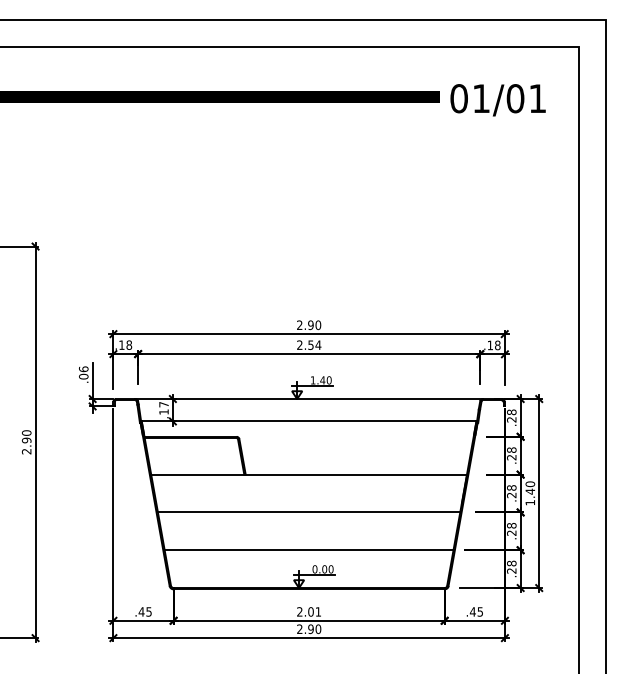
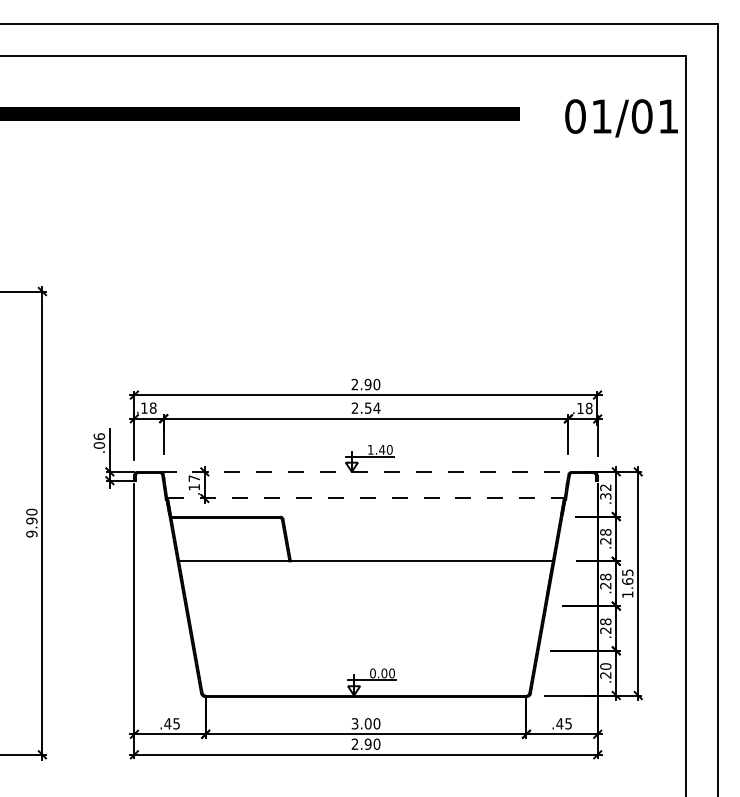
text: (497, 100) -> (620, 118), moved
line: (309, 399) -> (366, 472), solid -> dashed
text: (511, 415) -> (605, 491), .28 -> .32
line: (309, 421) -> (366, 498), solid -> dashed
text: (26, 451) -> (31, 533), 2.90 -> 9.90
text: (530, 487) -> (627, 576), 1.40 -> 1.65
line: (308, 512) -> (365, 606), removed
line: (308, 550) -> (365, 651), removed
text: (511, 563) -> (605, 666), .28 -> .20
text: (309, 611) -> (366, 723), 2.01 -> 3.00

